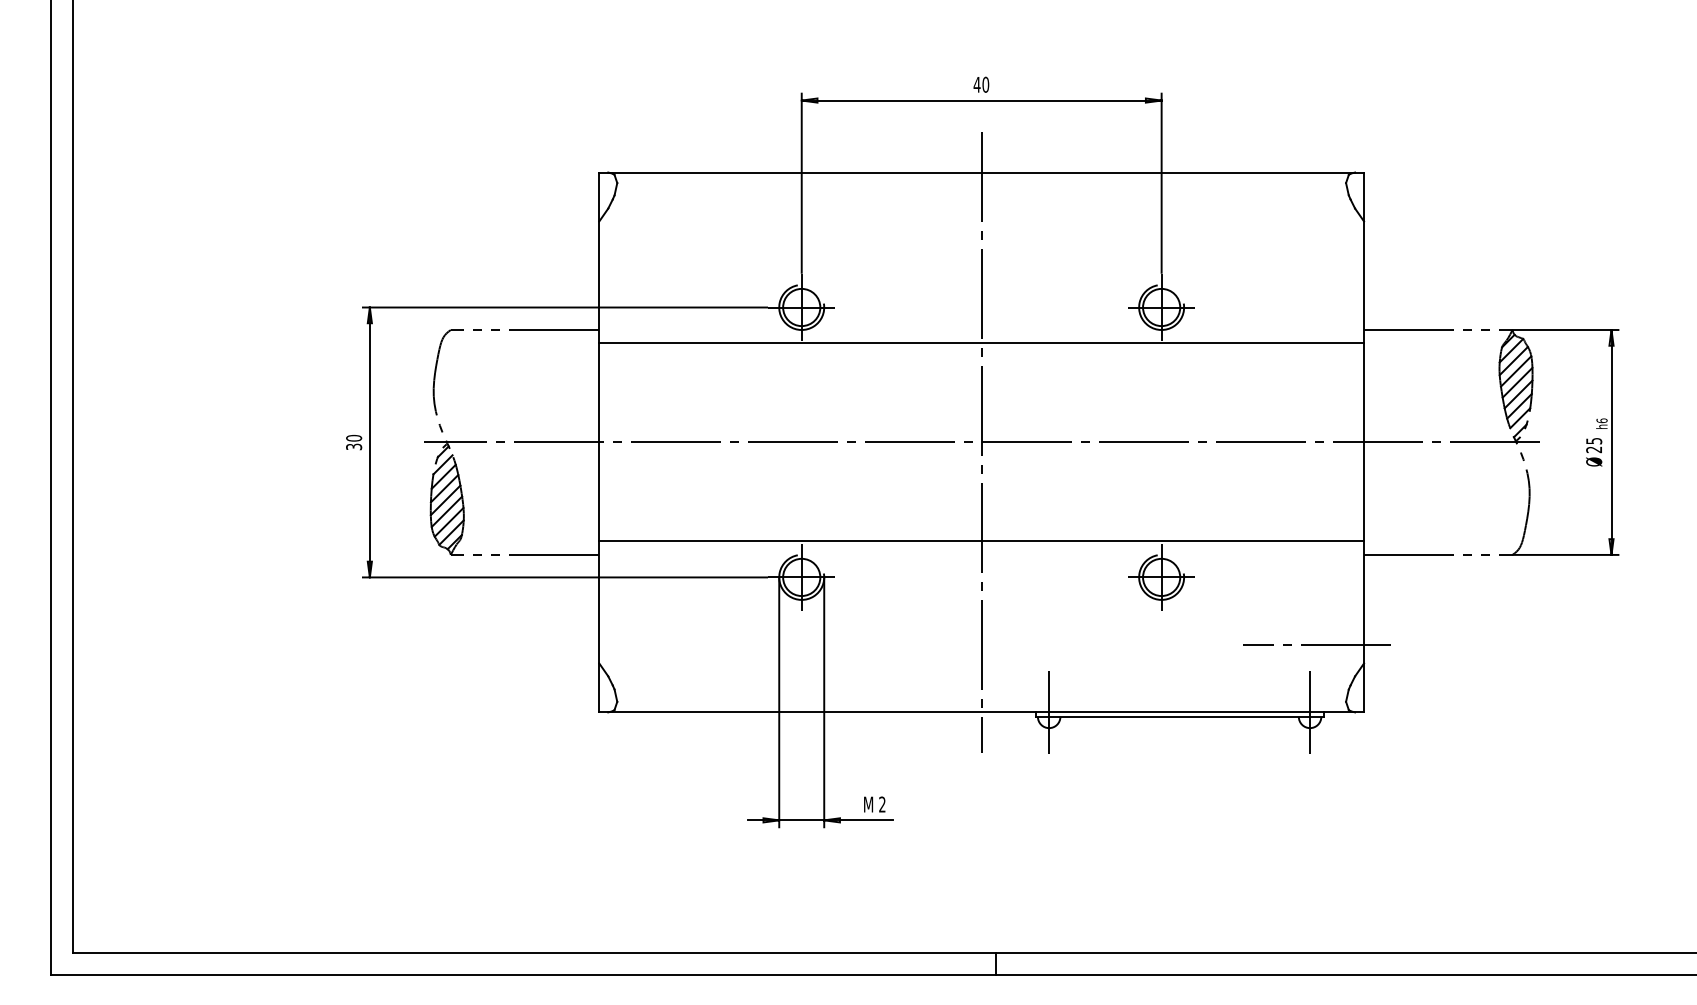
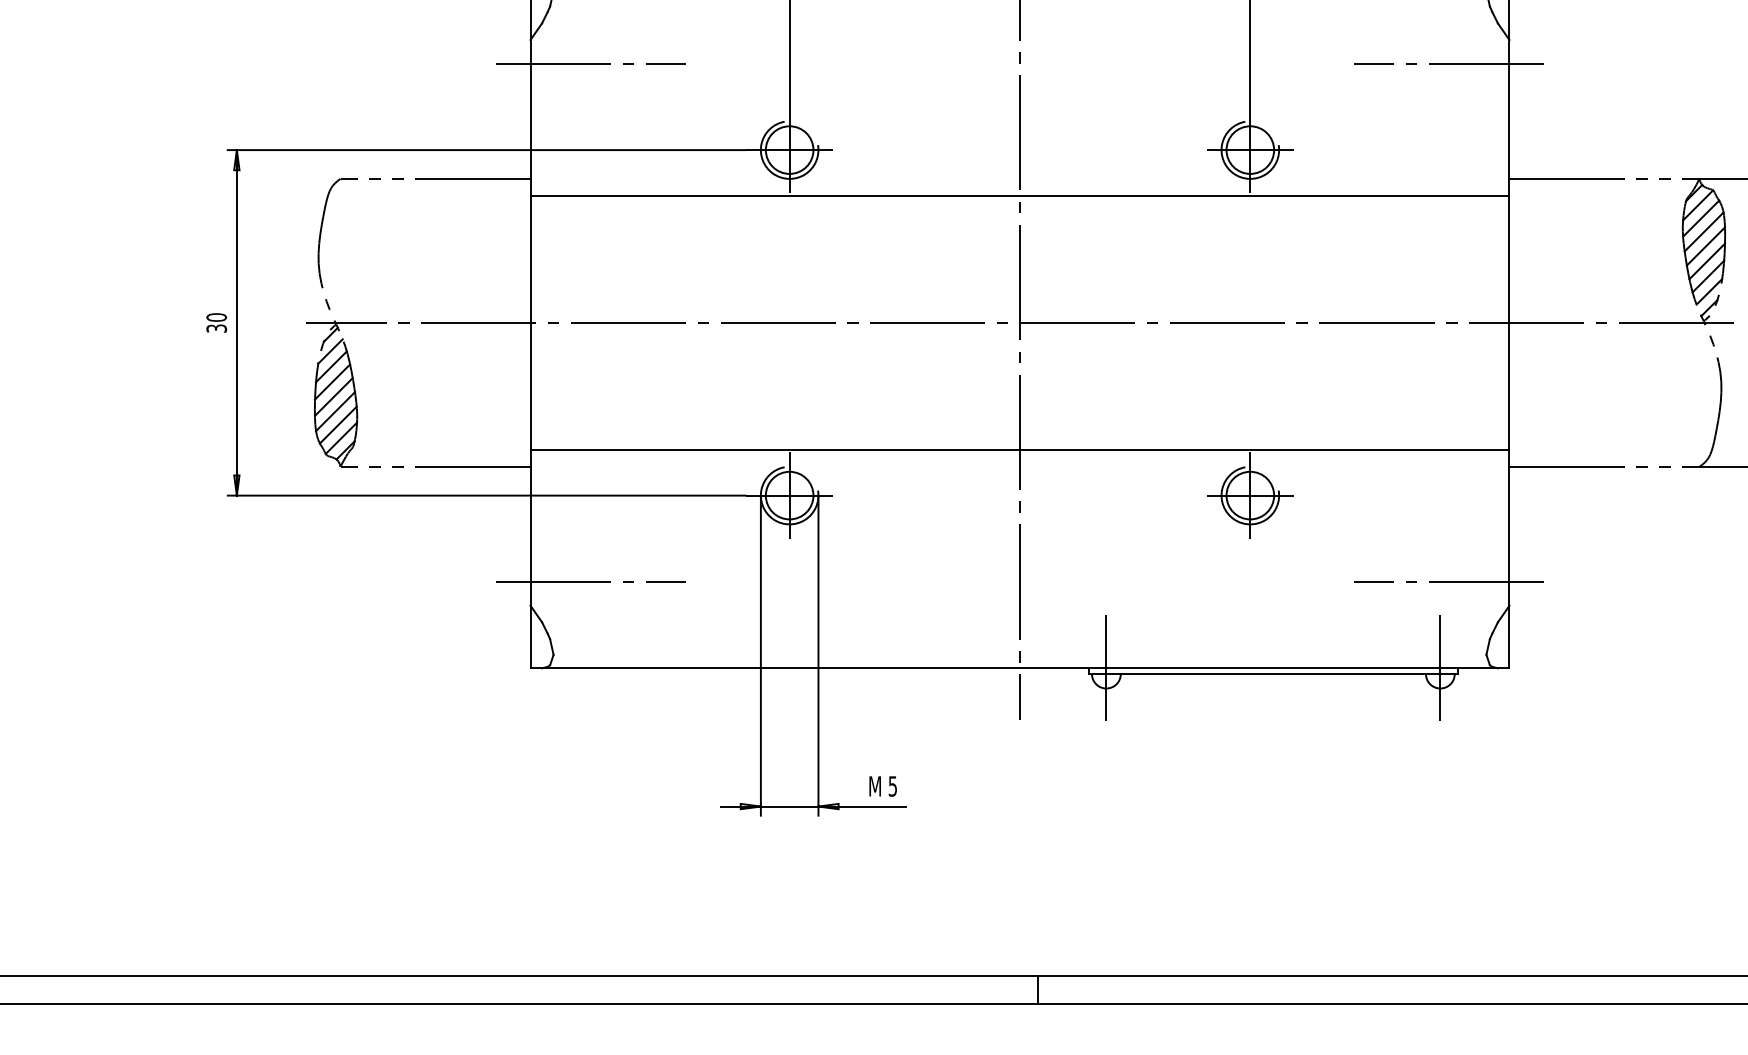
line: (646, 240) -> (590, 64), added
line: (1316, 240) -> (1448, 64), added
line: (646, 644) -> (590, 581), added
text: (882, 804) -> (893, 786), 2 -> 5

